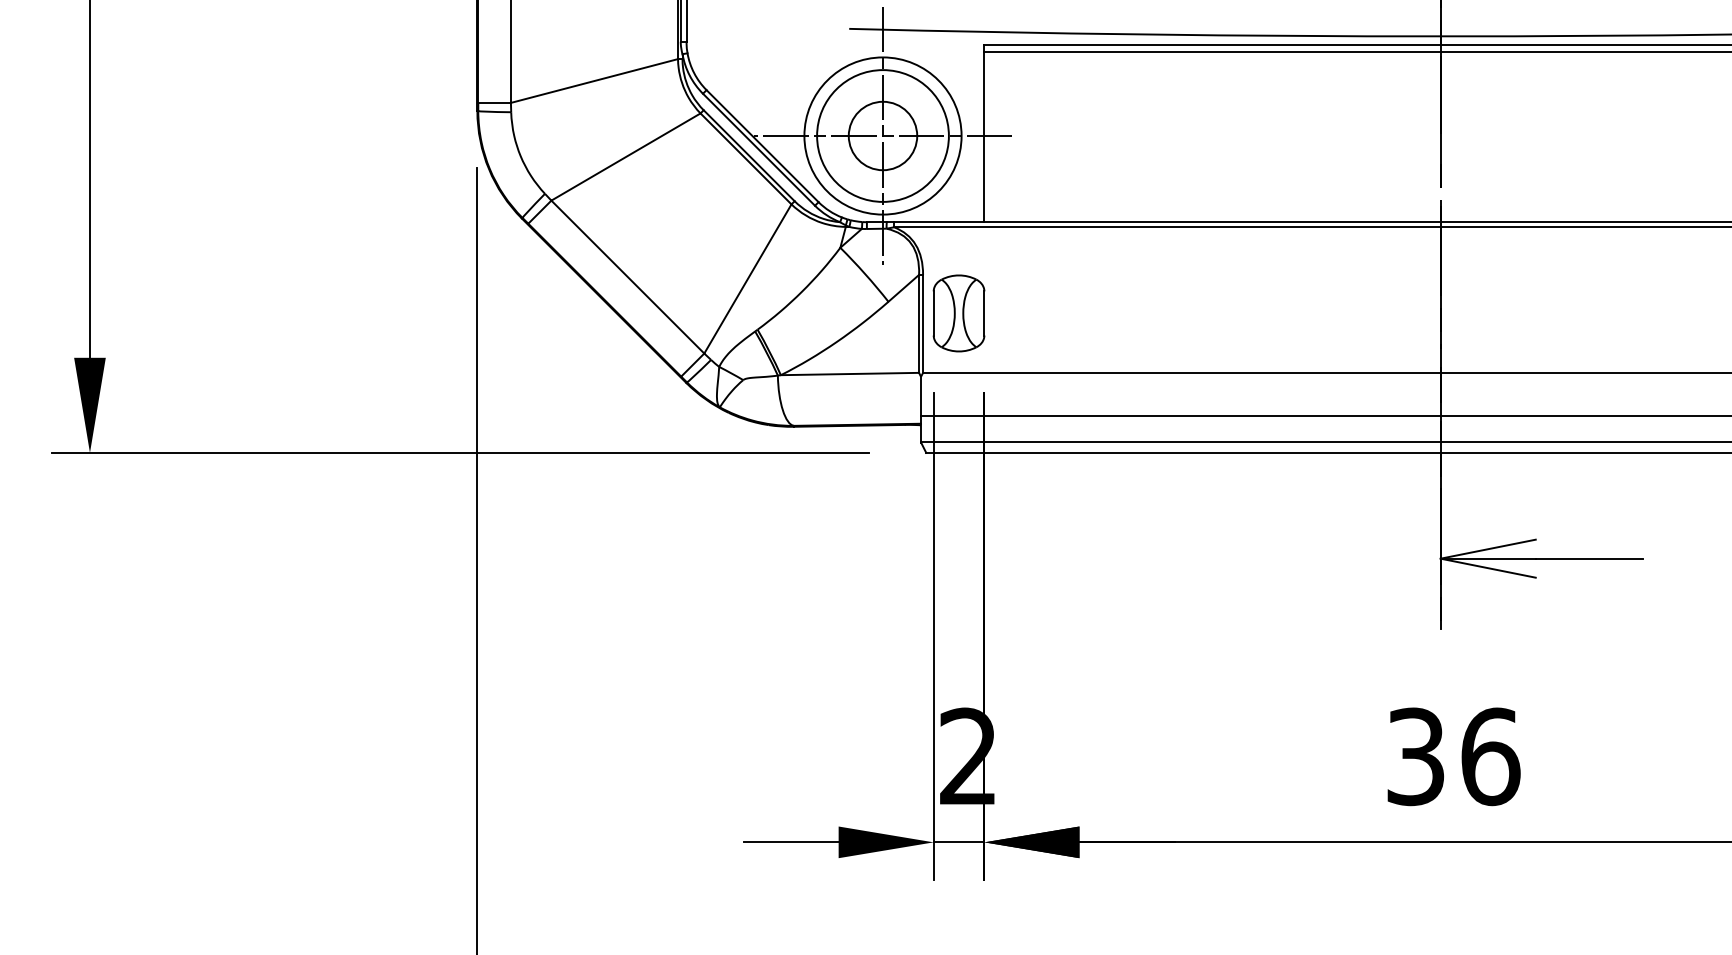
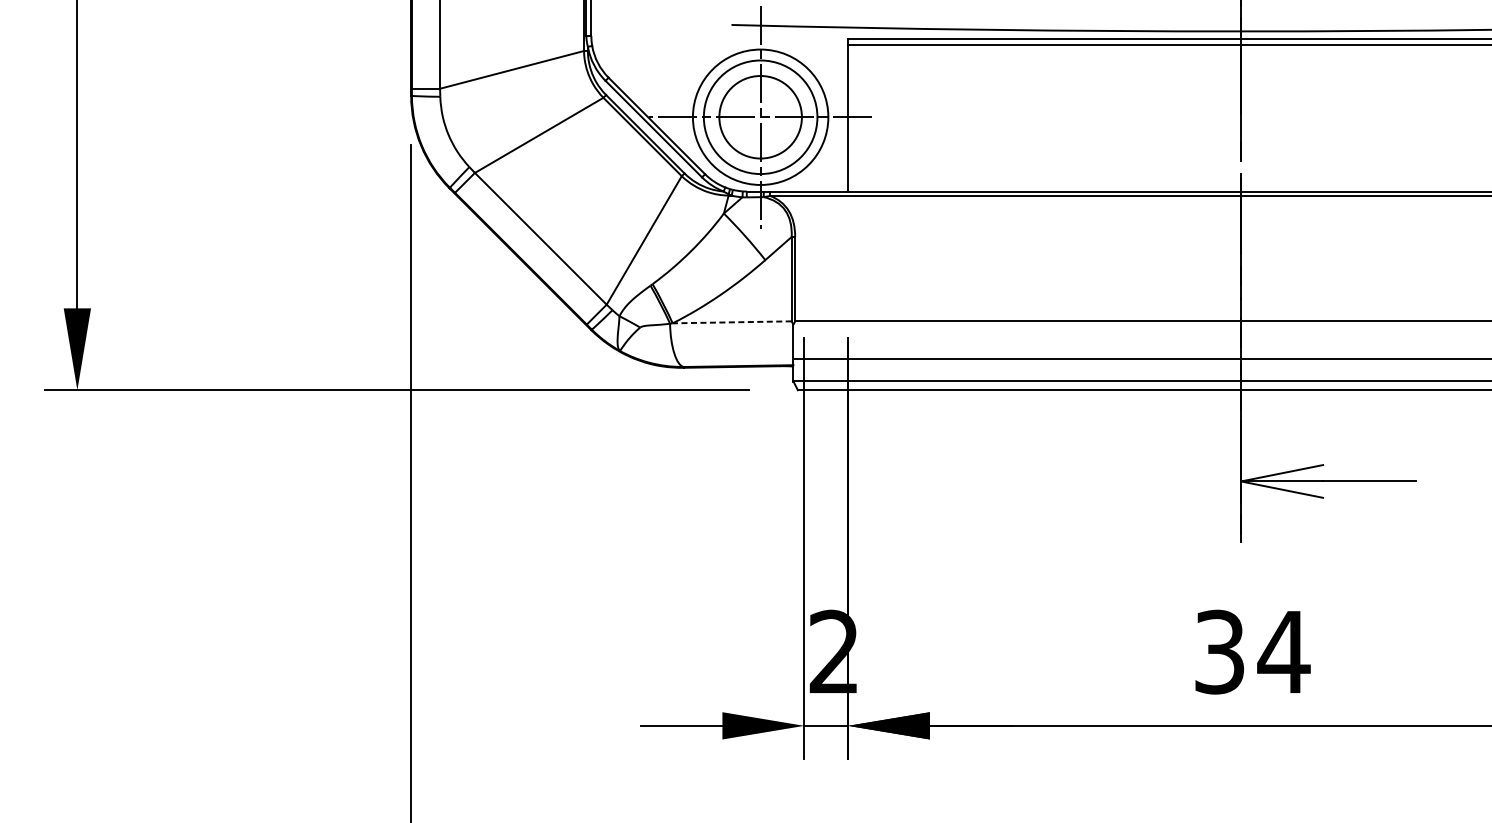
circle: (882, 135) -> (760, 116), size x1.4
part: (958, 313) -> (825, 270), removed
line: (849, 374) -> (731, 322), solid -> dashed
text: (1490, 756) -> (1284, 651), 36 -> 34

